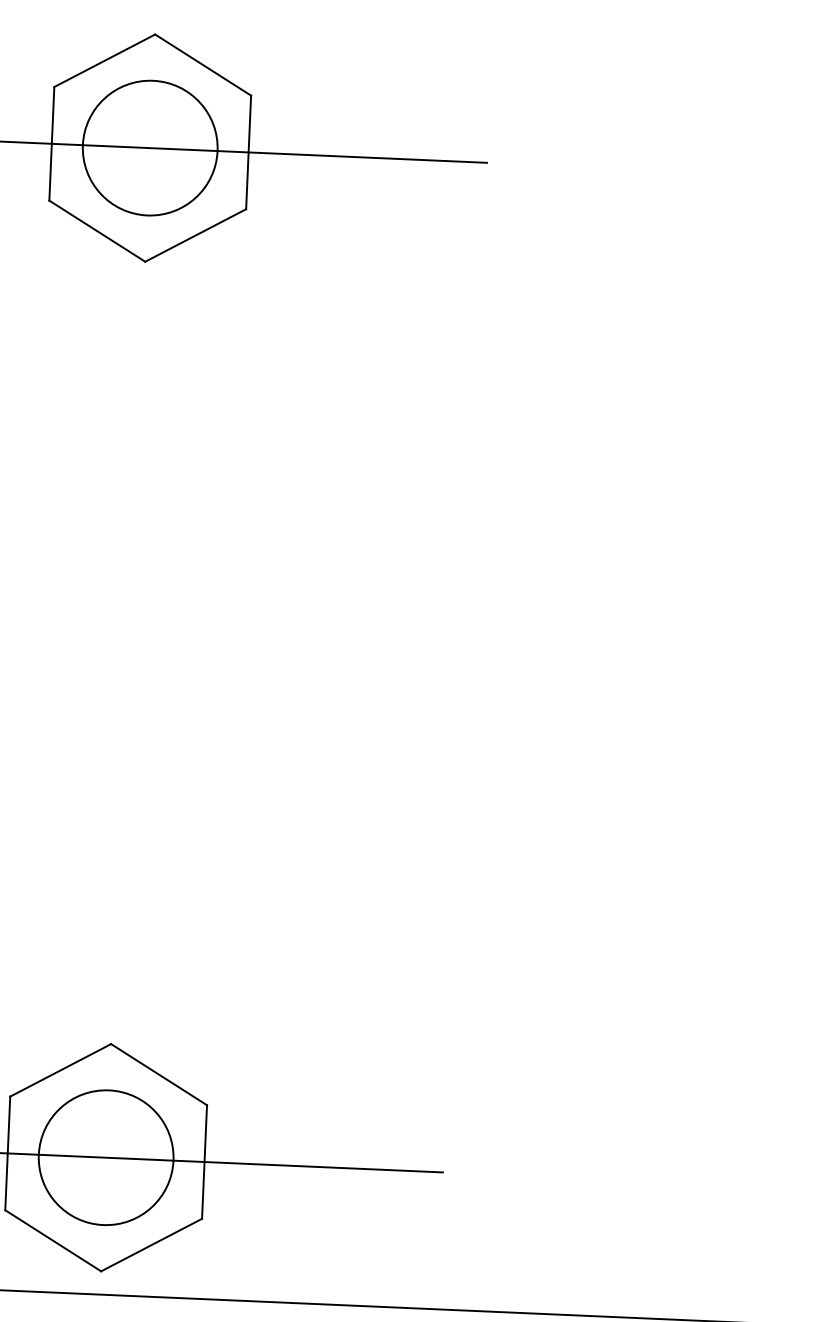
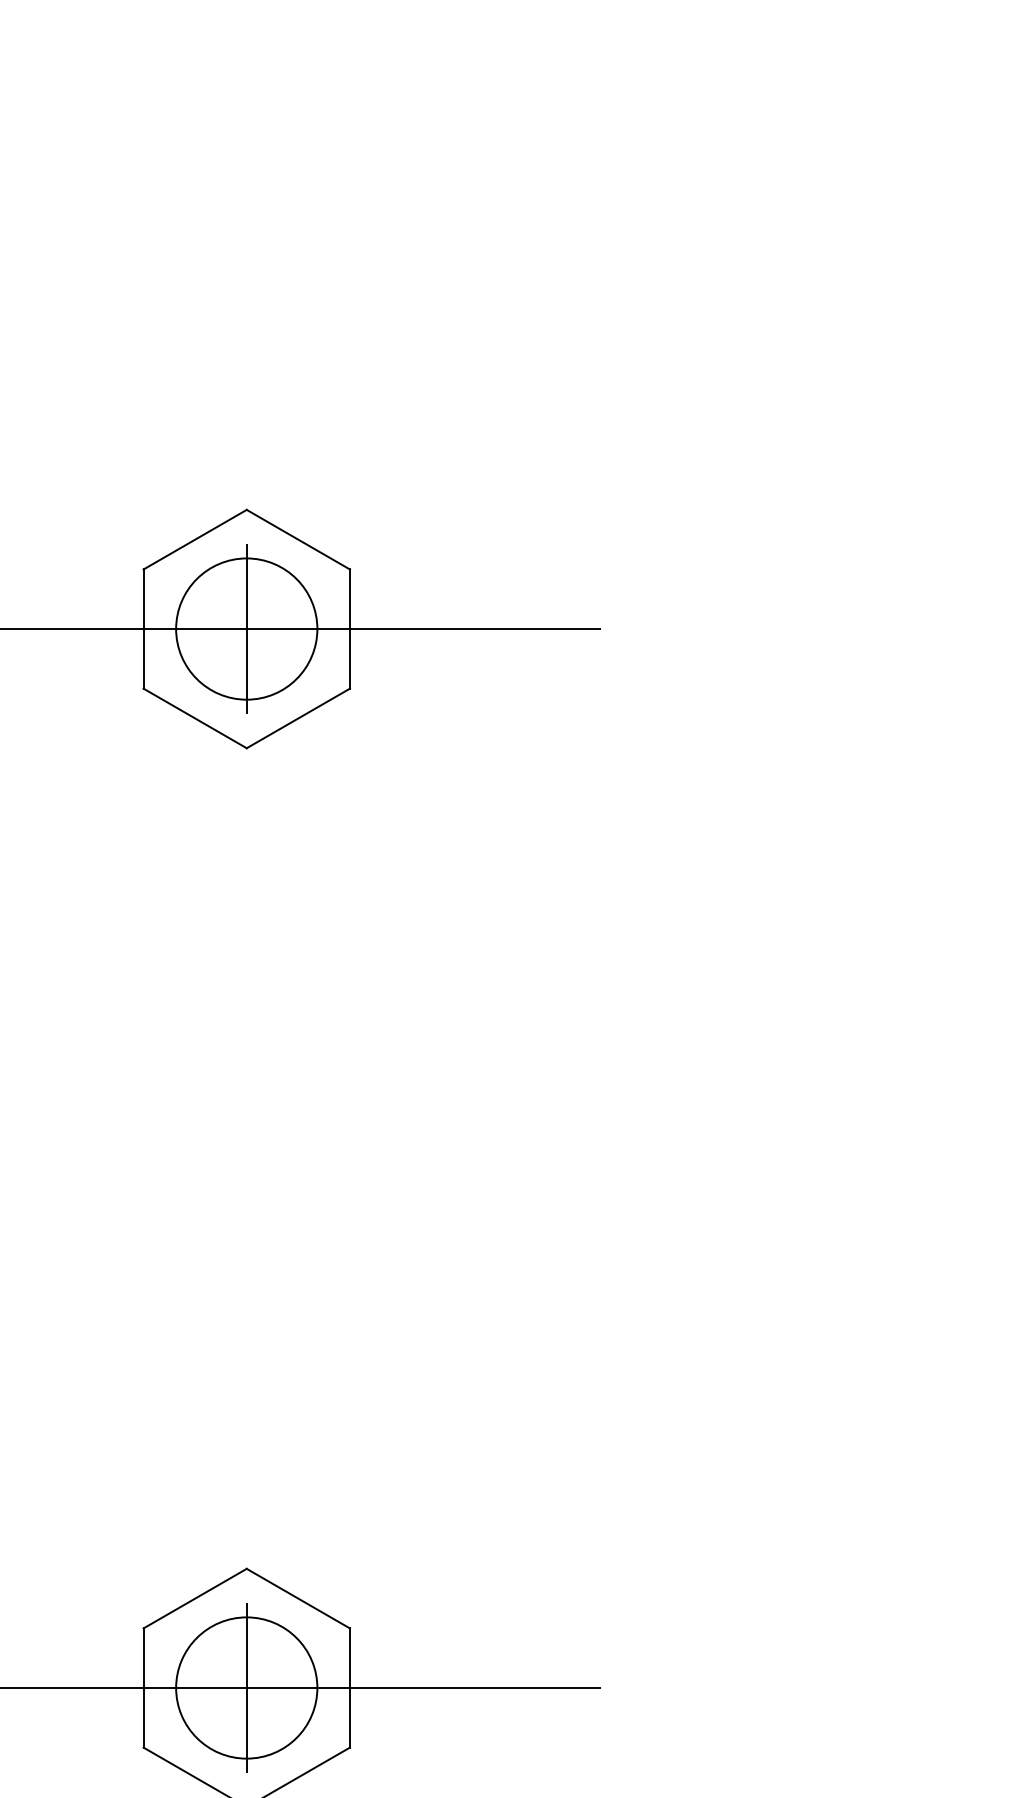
line: (150, 147) -> (246, 628), added
line: (105, 1157) -> (246, 1687), added

